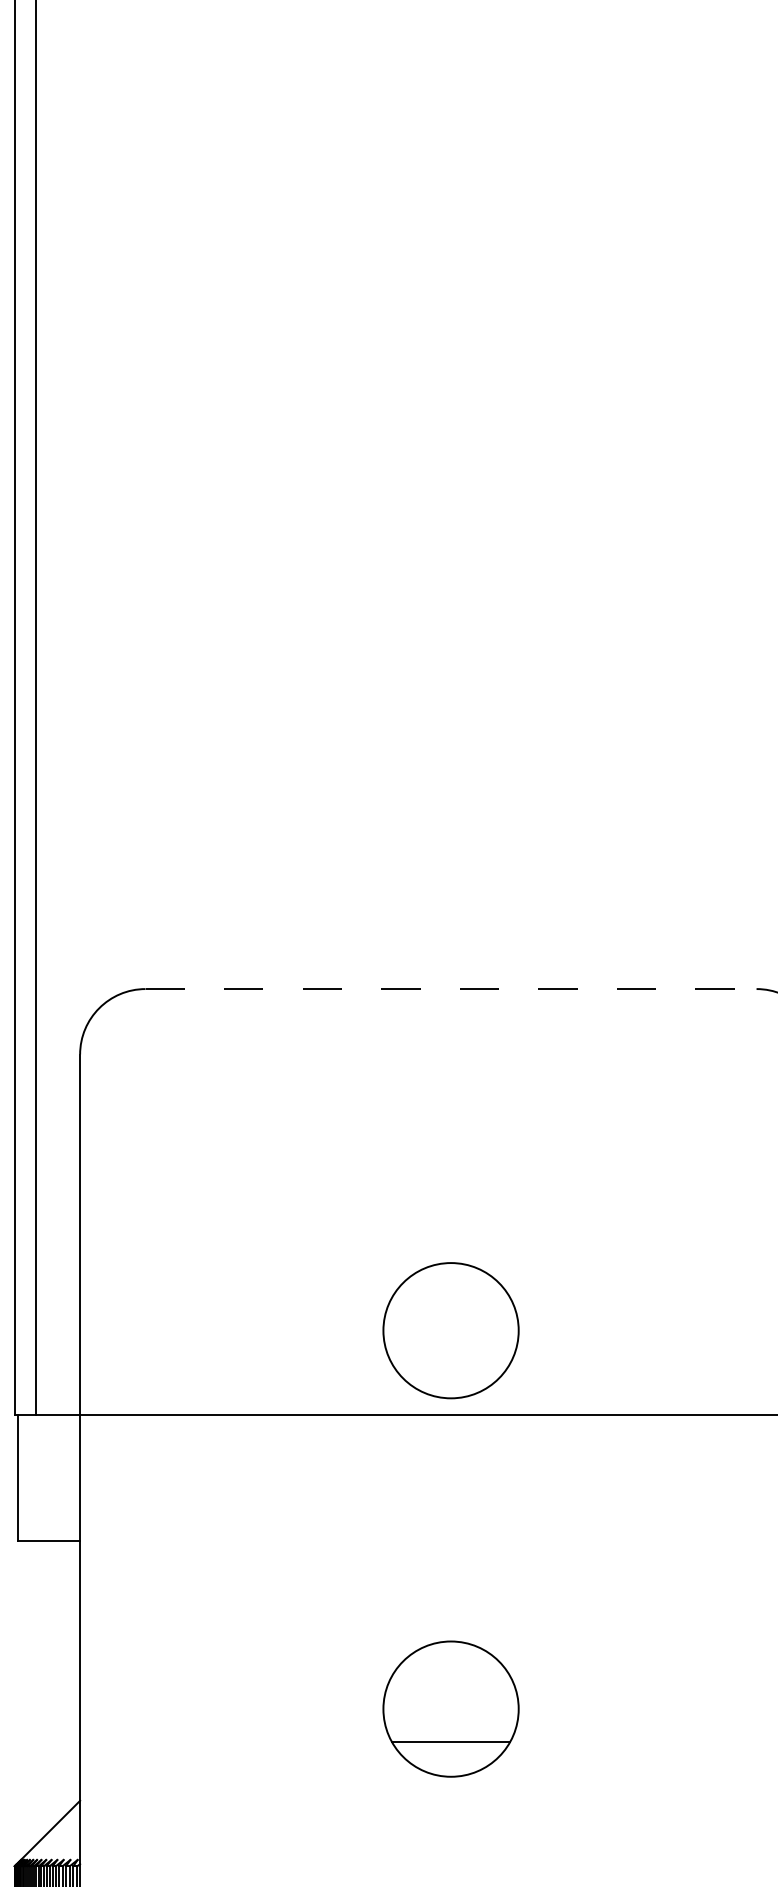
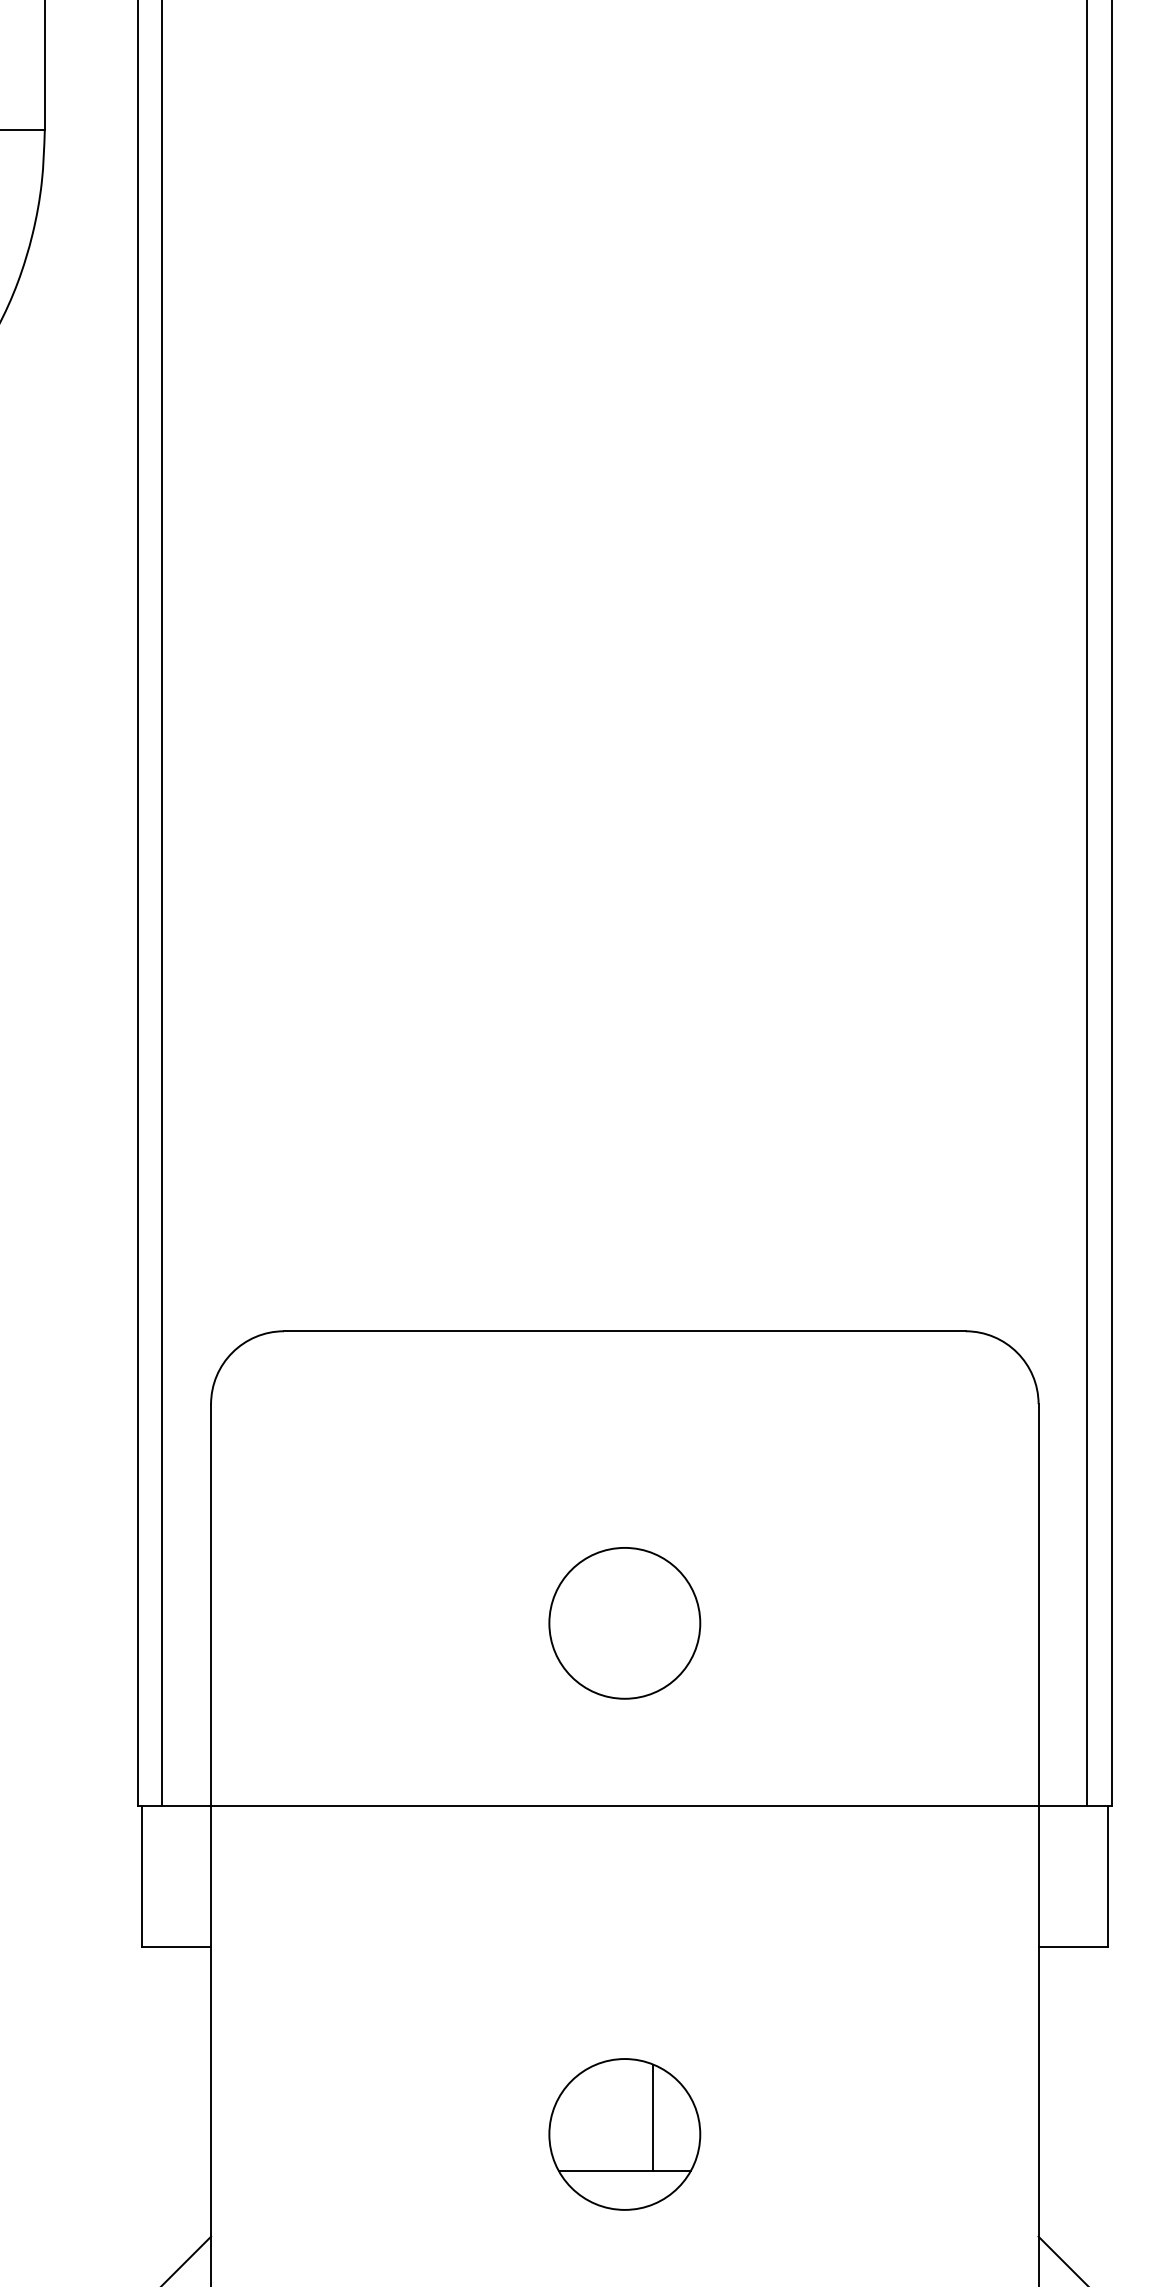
line: (450, 989) -> (624, 1331), dashed -> solid
circle: (450, 1330) -> (624, 1623), moved
line: (476, 1693) -> (653, 2117), added

